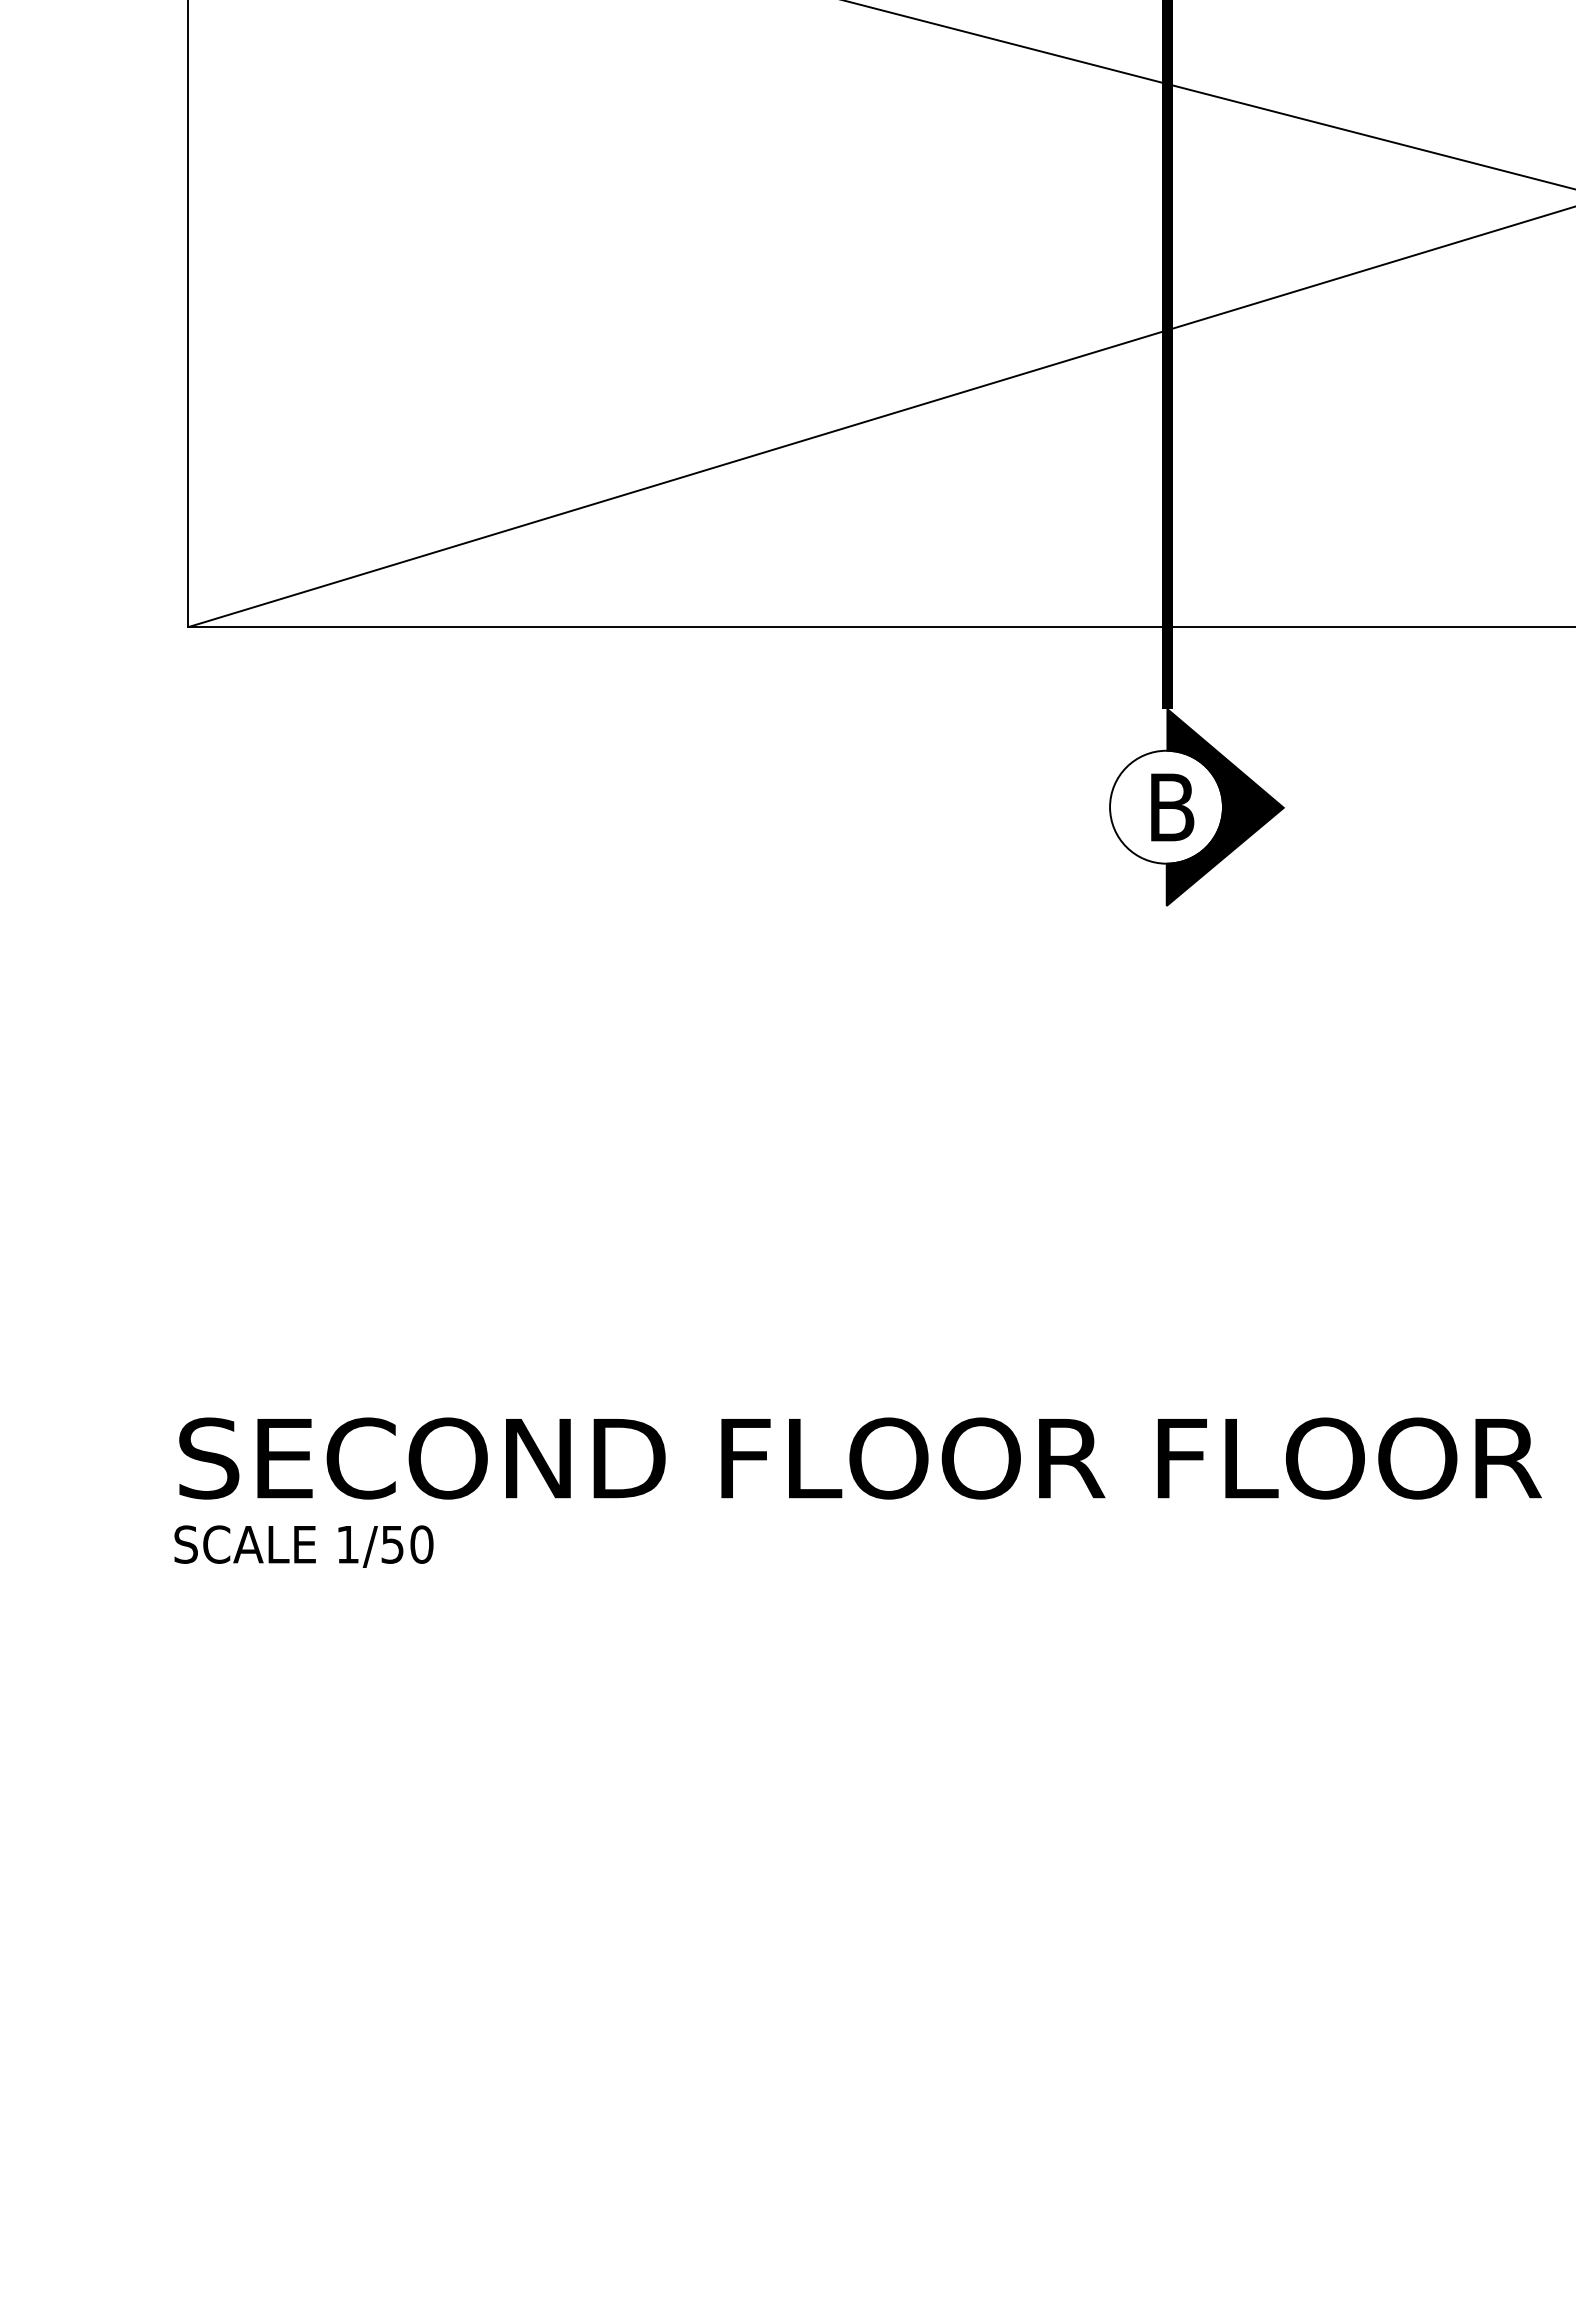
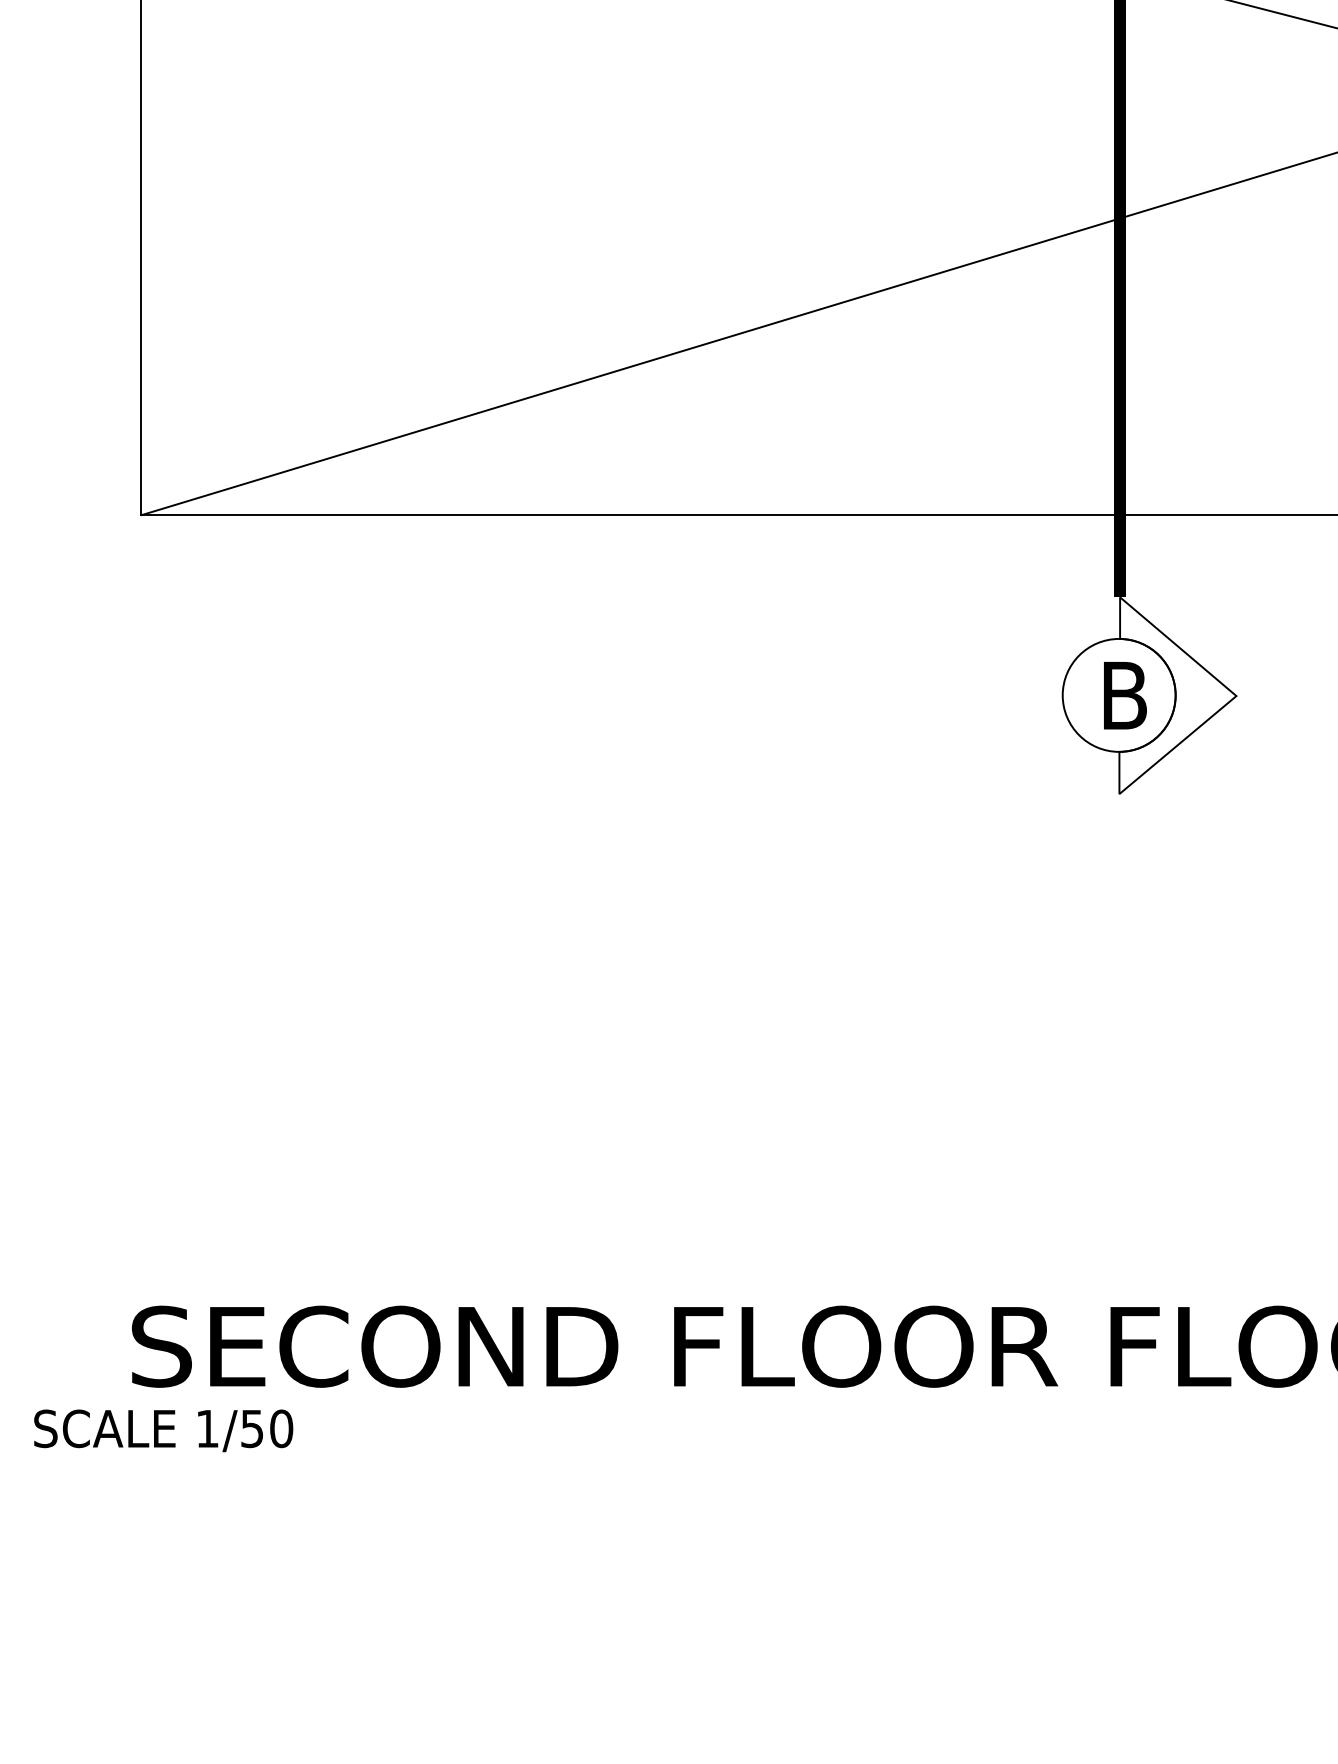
fill: (1224, 807) -> (1177, 695), removed
text: (303, 1546) -> (163, 1430), moved

